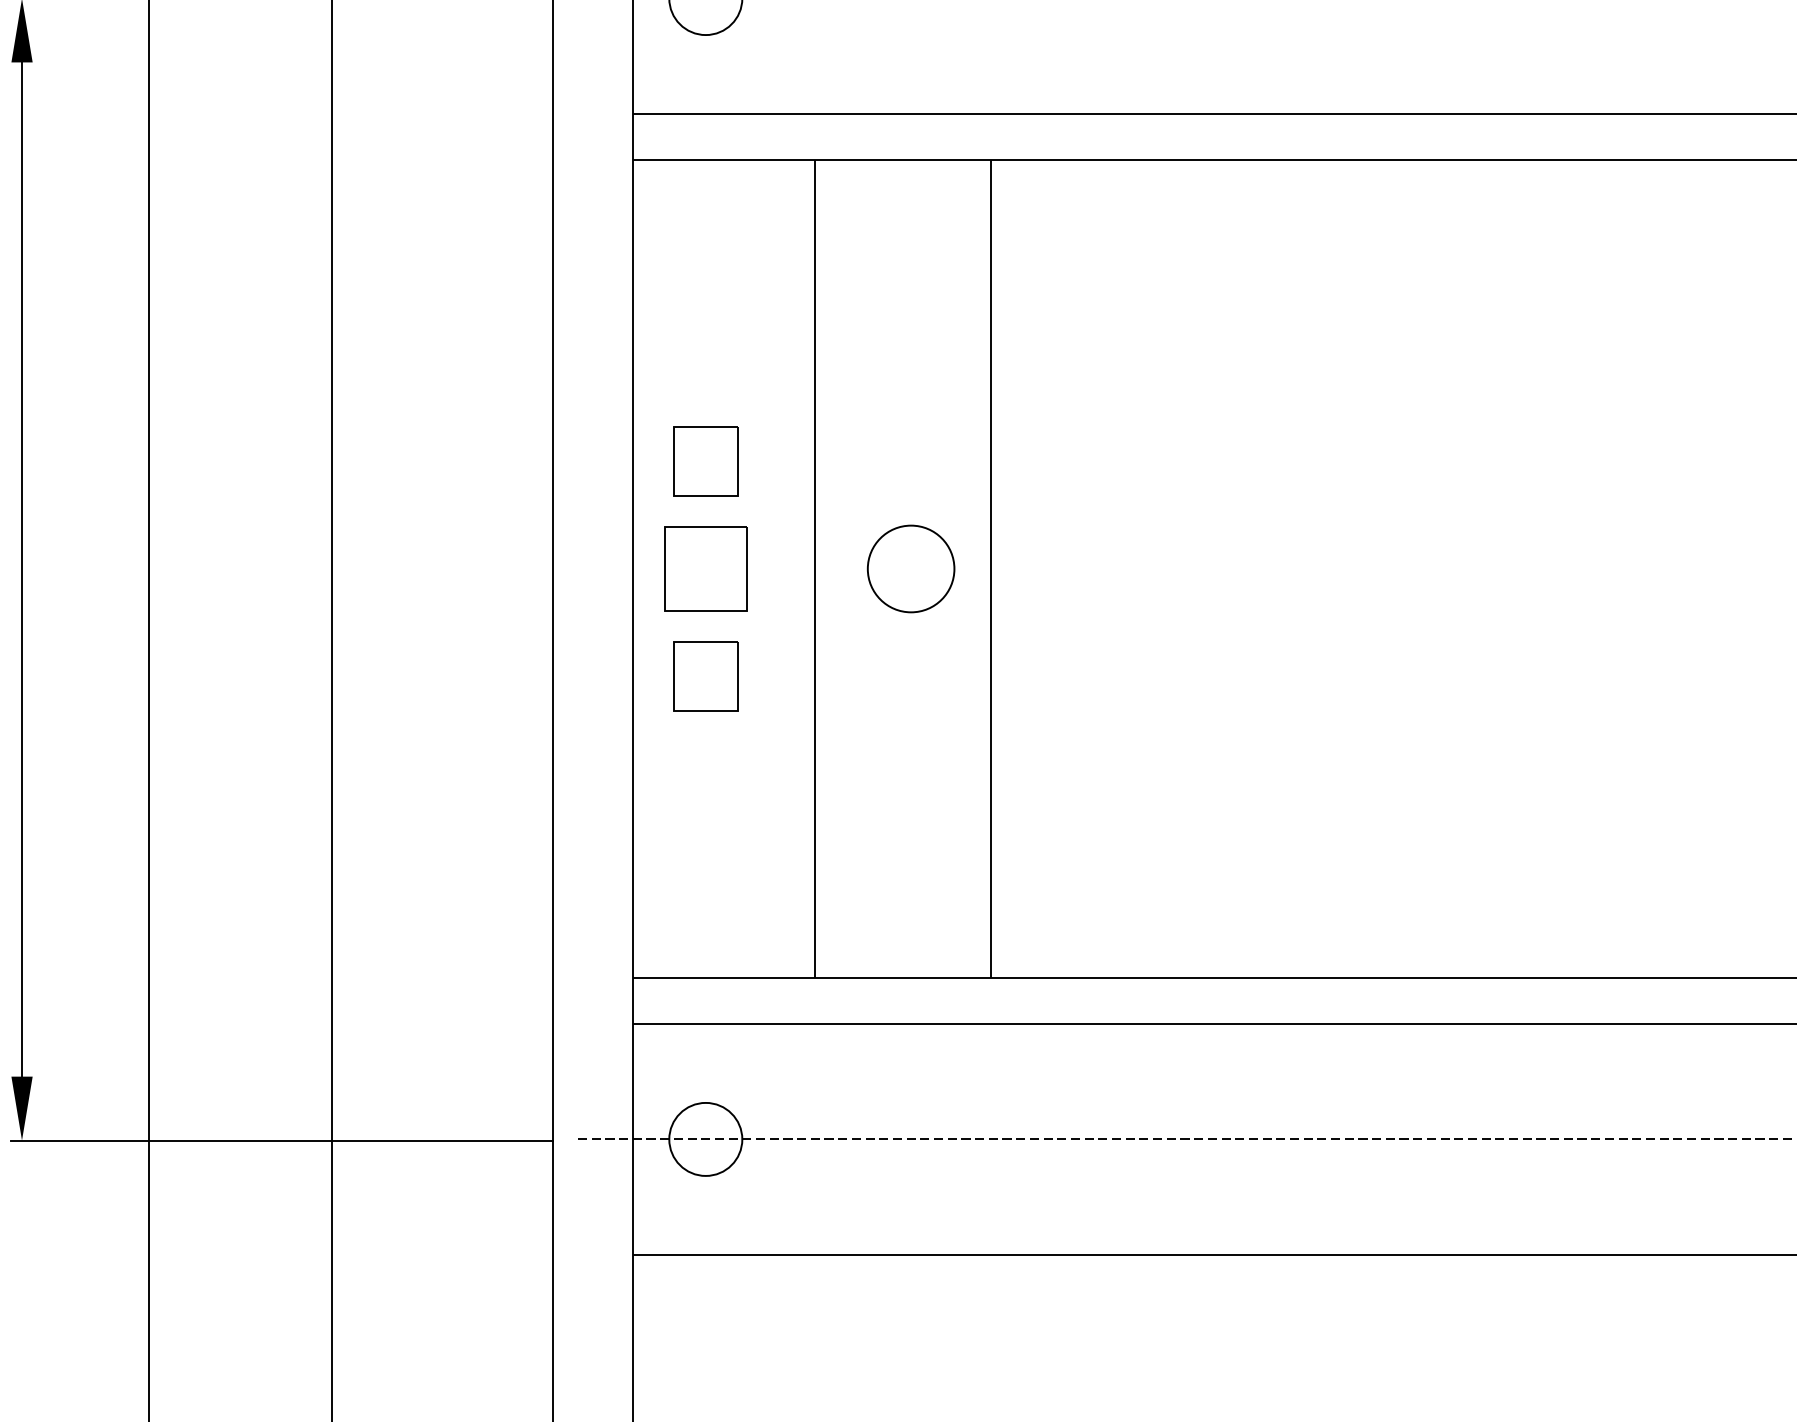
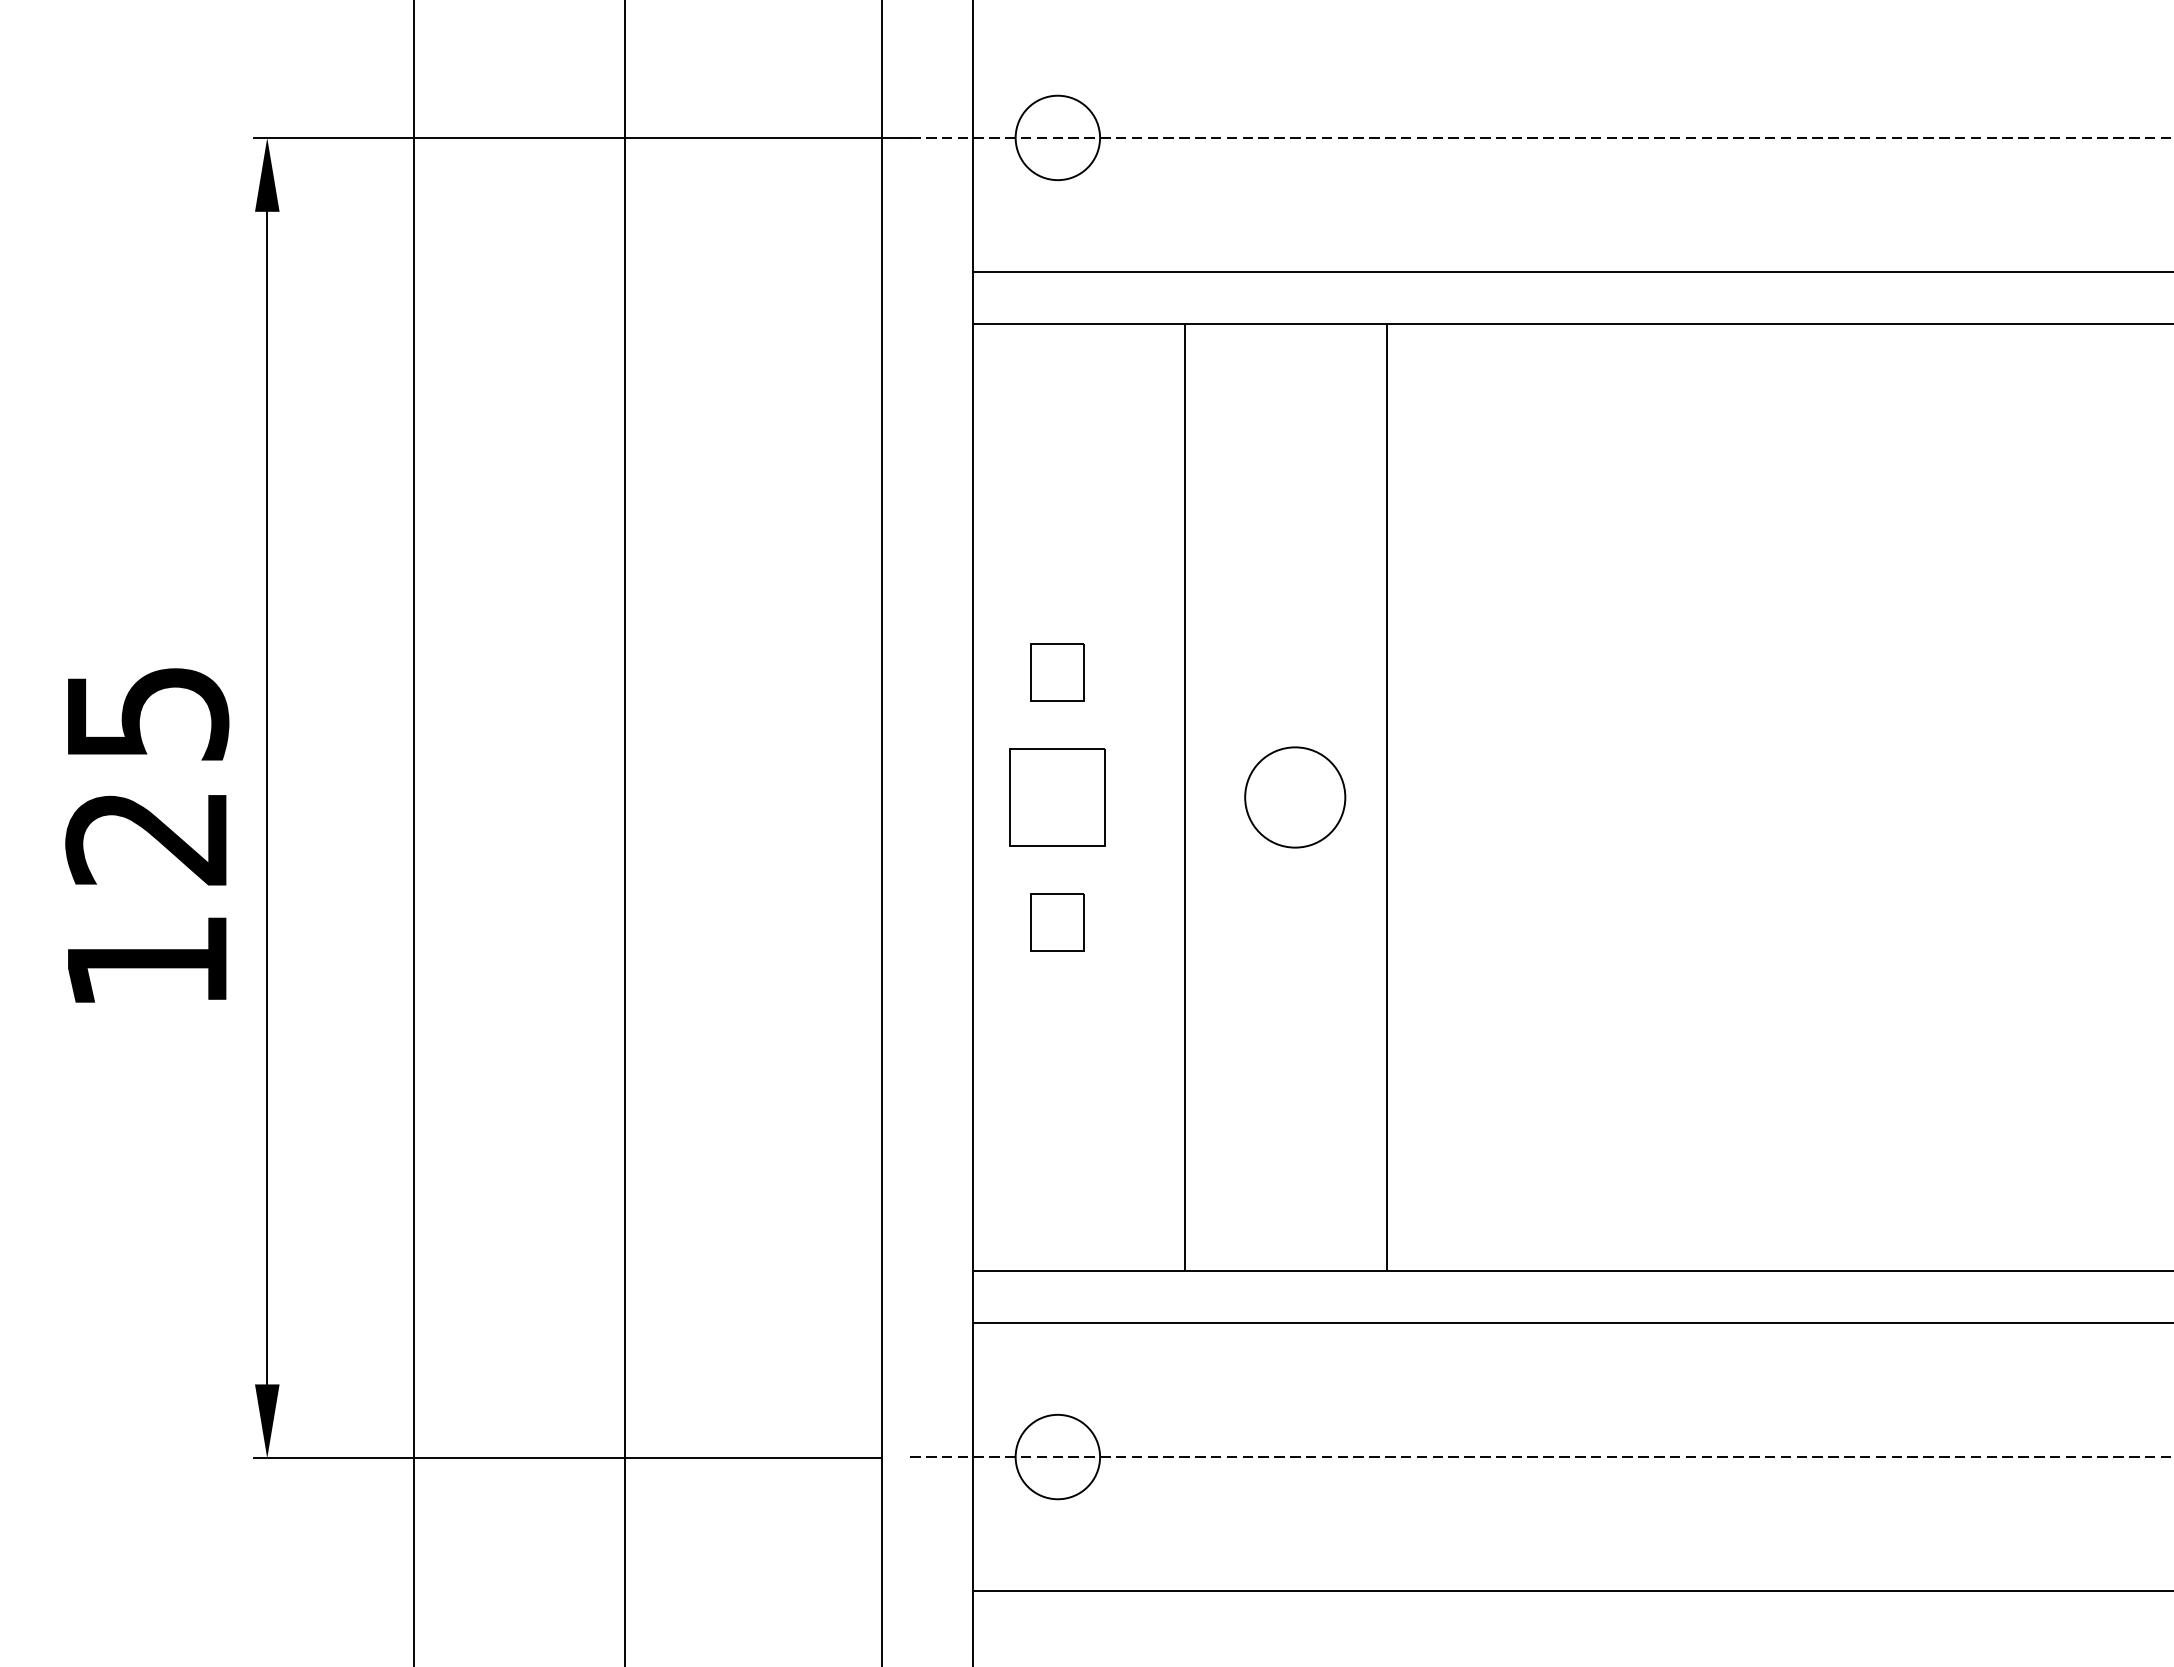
part: (705, 460) -> (1057, 672), size x0.71
part: (705, 677) -> (1057, 922), size x0.71

